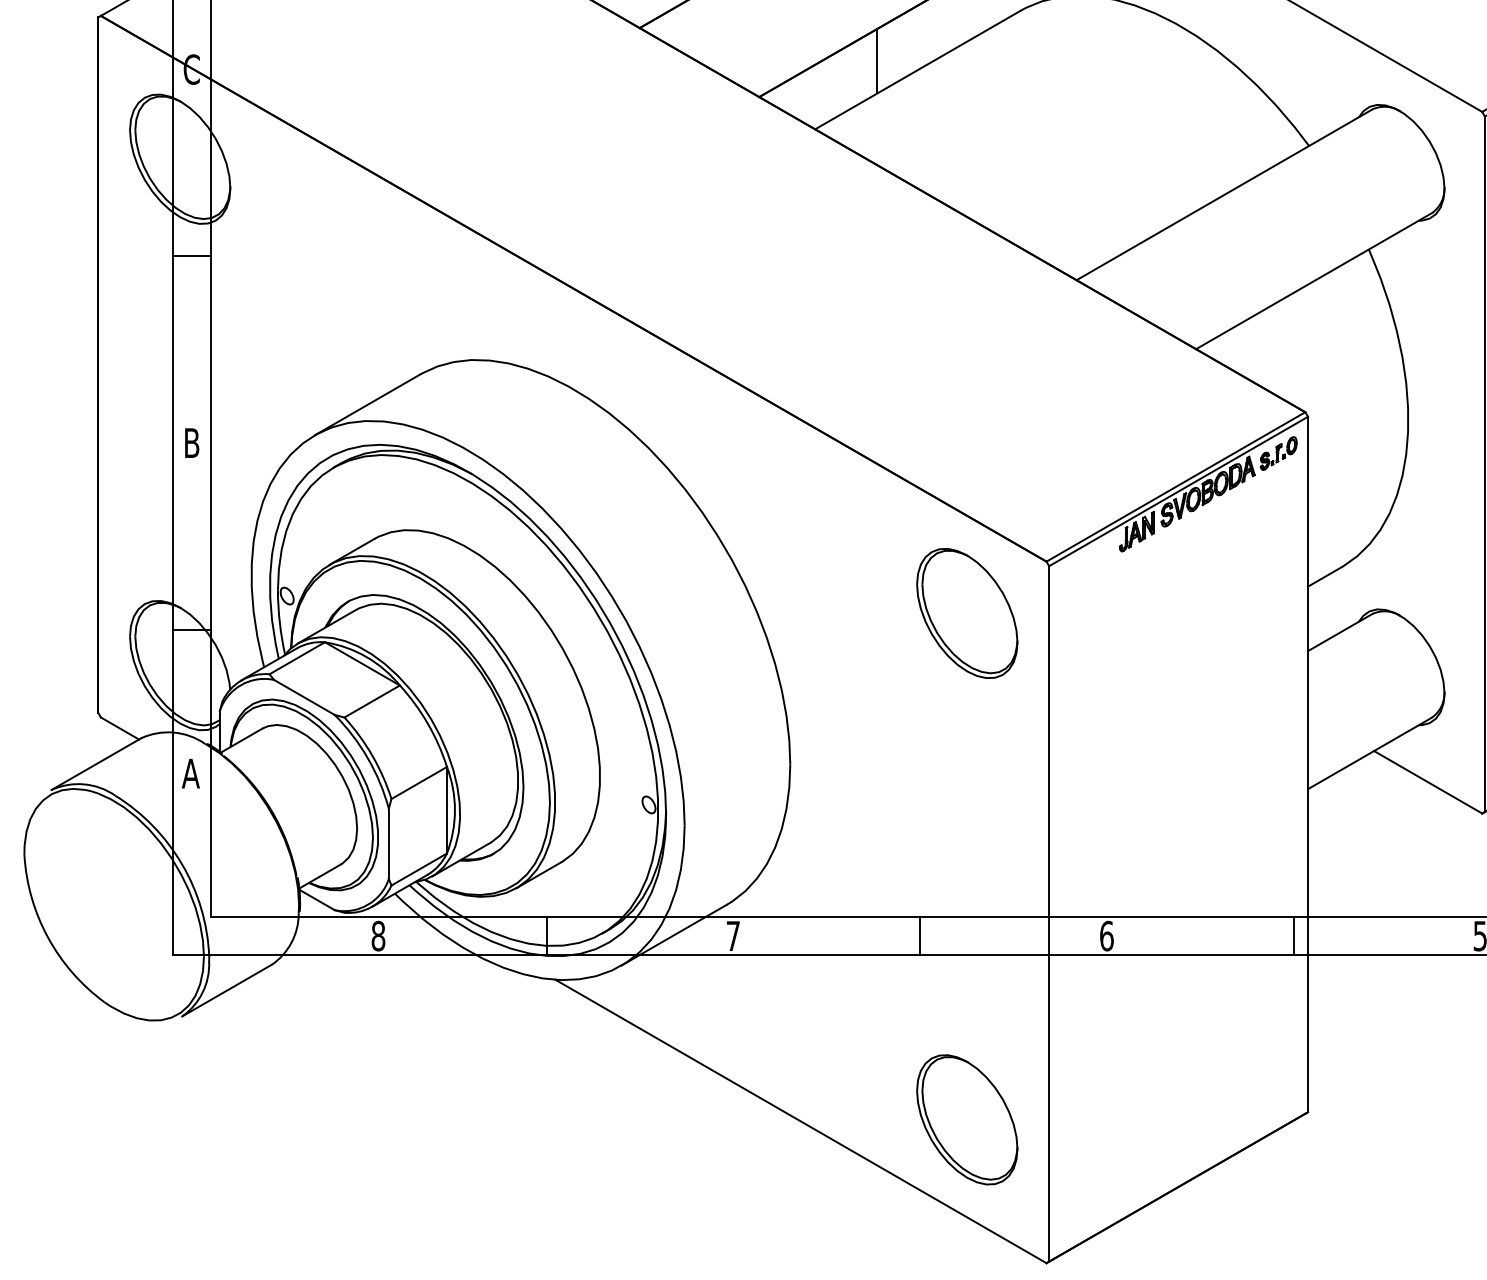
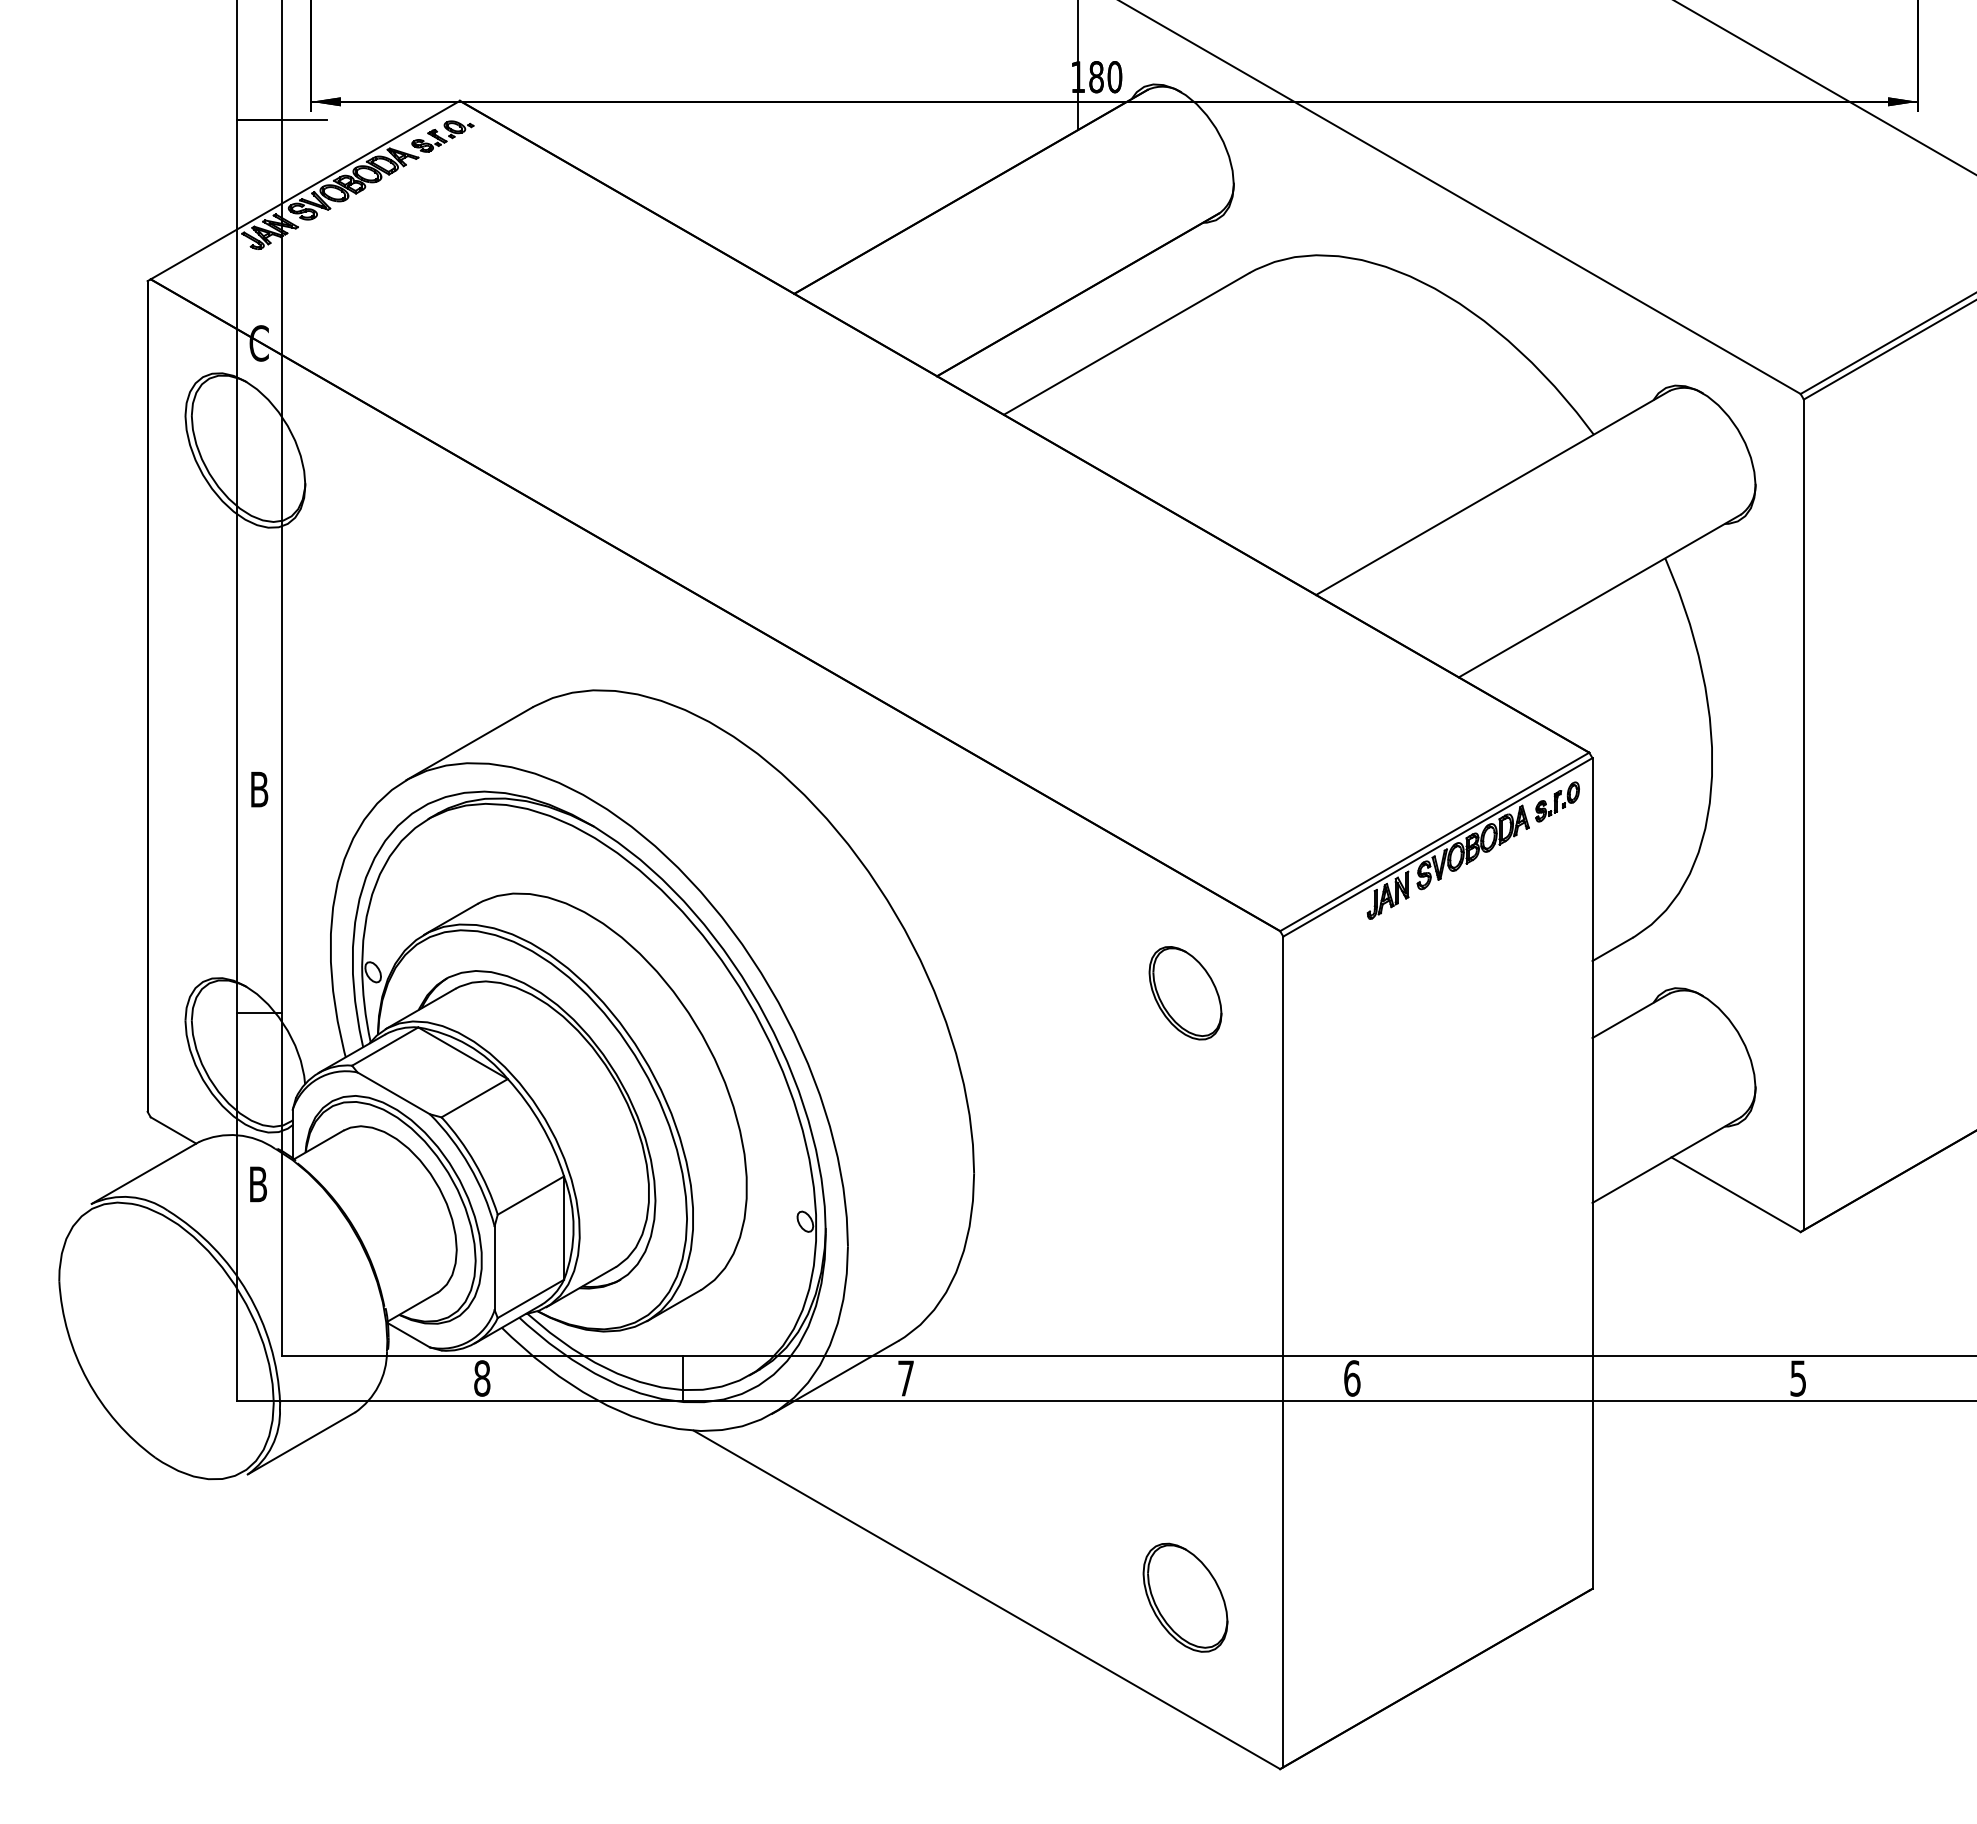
line: (877, 60) -> (1078, 332), removed
line: (192, 256) -> (259, 566), removed
part: (967, 613) -> (1185, 993), size x0.6
text: (190, 773) -> (257, 1184), A -> B
line: (920, 936) -> (1129, 1378), removed
line: (1293, 936) -> (1575, 1378), removed
part: (967, 1119) -> (1185, 1597), size x0.7

